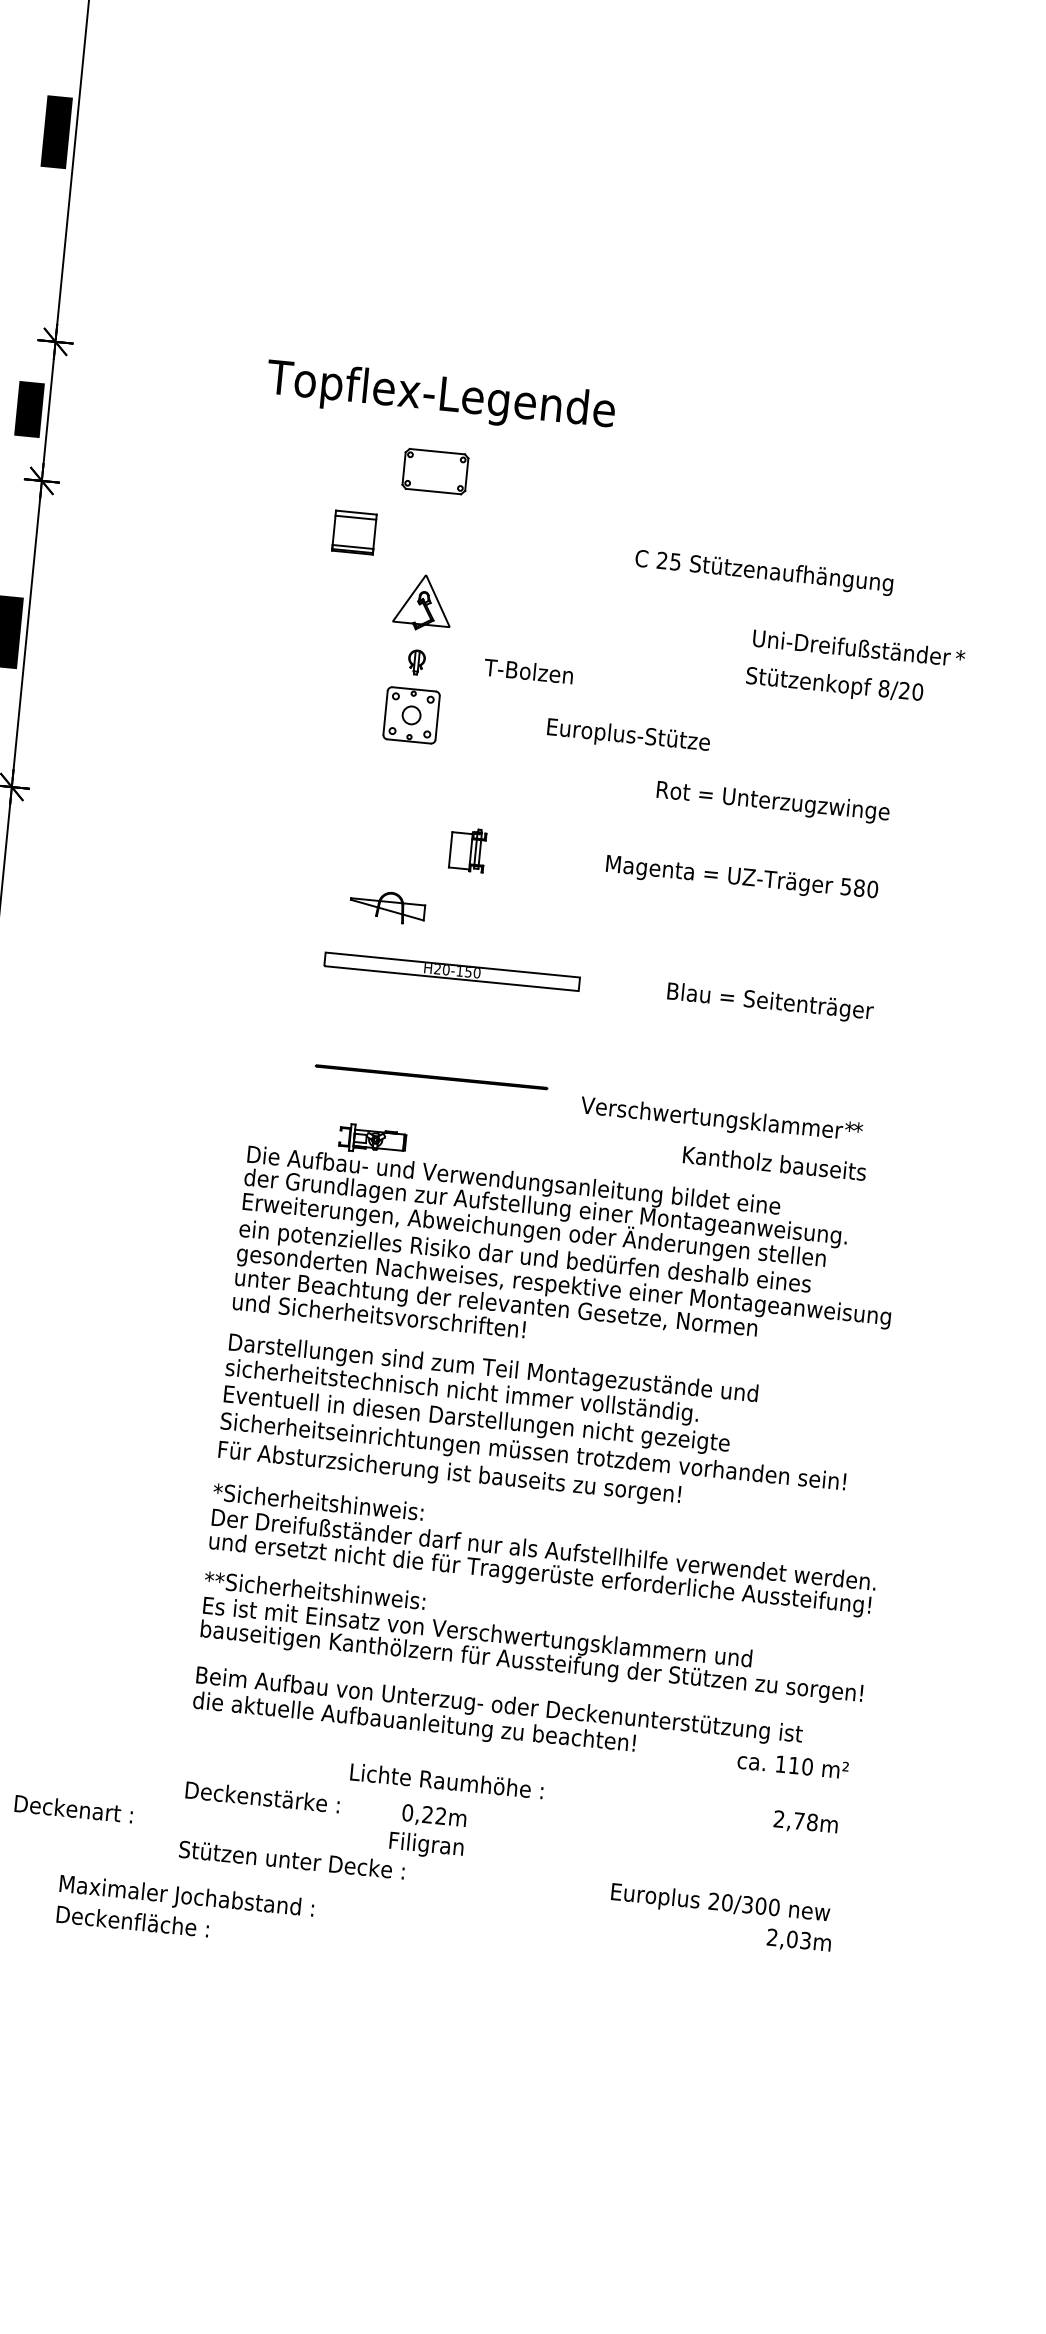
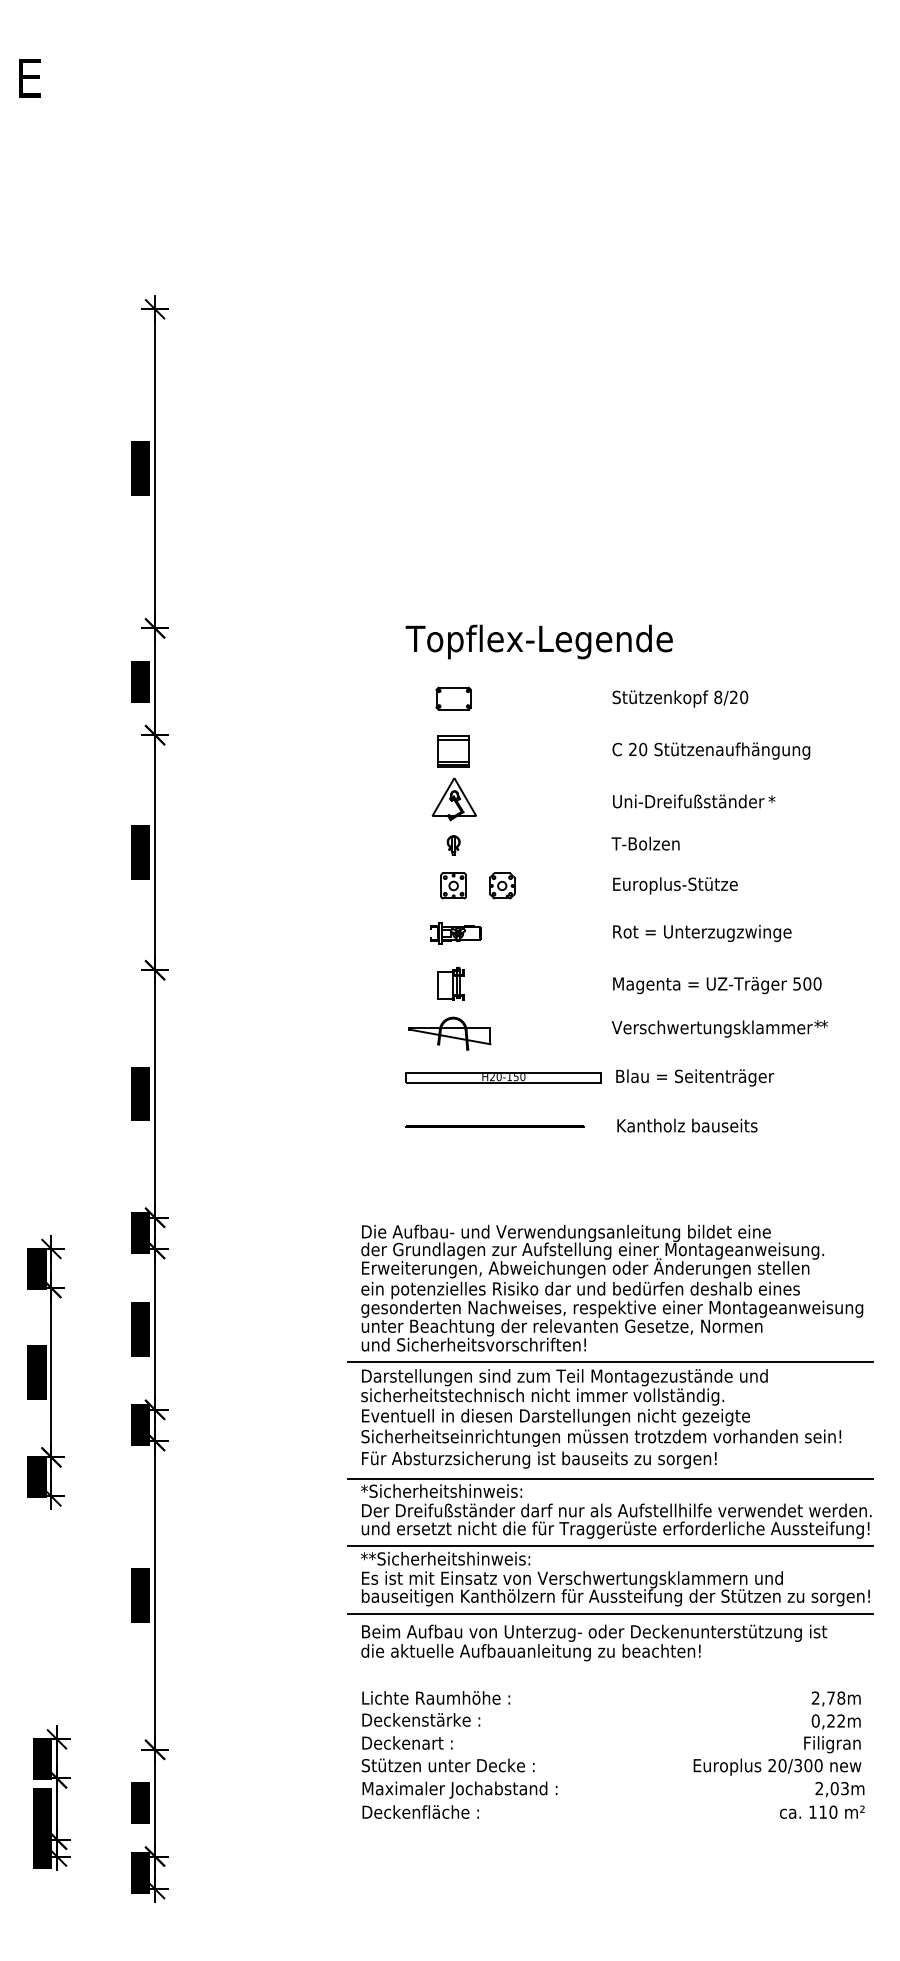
text: (439, 396) -> (538, 641), moved
part: (435, 471) -> (453, 698), size x0.71
part: (354, 532) -> (453, 751), moved
text: (676, 561) -> (643, 749), 25 -> 20
text: (859, 648) -> (694, 801), moved
text: (528, 671) -> (645, 843), moved
text: (834, 685) -> (680, 698), moved
part: (411, 714) -> (453, 885), size x0.62
part: (475, 721) -> (502, 885), added
text: (628, 736) -> (675, 885), moved
text: (773, 801) -> (702, 932), moved
part: (467, 849) -> (450, 983), moved
text: (859, 887) -> (807, 983), 580 -> 500
part: (387, 906) -> (449, 1033), size x1.43
text: (770, 1002) -> (695, 1077), moved
line: (430, 1076) -> (494, 1126), moved
text: (721, 1119) -> (719, 1028), moved
part: (372, 1139) -> (455, 933), moved
text: (774, 1163) -> (687, 1125), moved
line: (554, 1355) -> (610, 1362), added
line: (539, 1506) -> (610, 1478), added
line: (531, 1595) -> (610, 1546), added
line: (522, 1682) -> (610, 1613), added
text: (793, 1764) -> (822, 1811), moved
text: (447, 1780) -> (436, 1697), moved
text: (73, 1808) -> (407, 1742), moved
text: (428, 1831) -> (832, 1733), moved
text: (184, 1909) -> (459, 1799), moved

